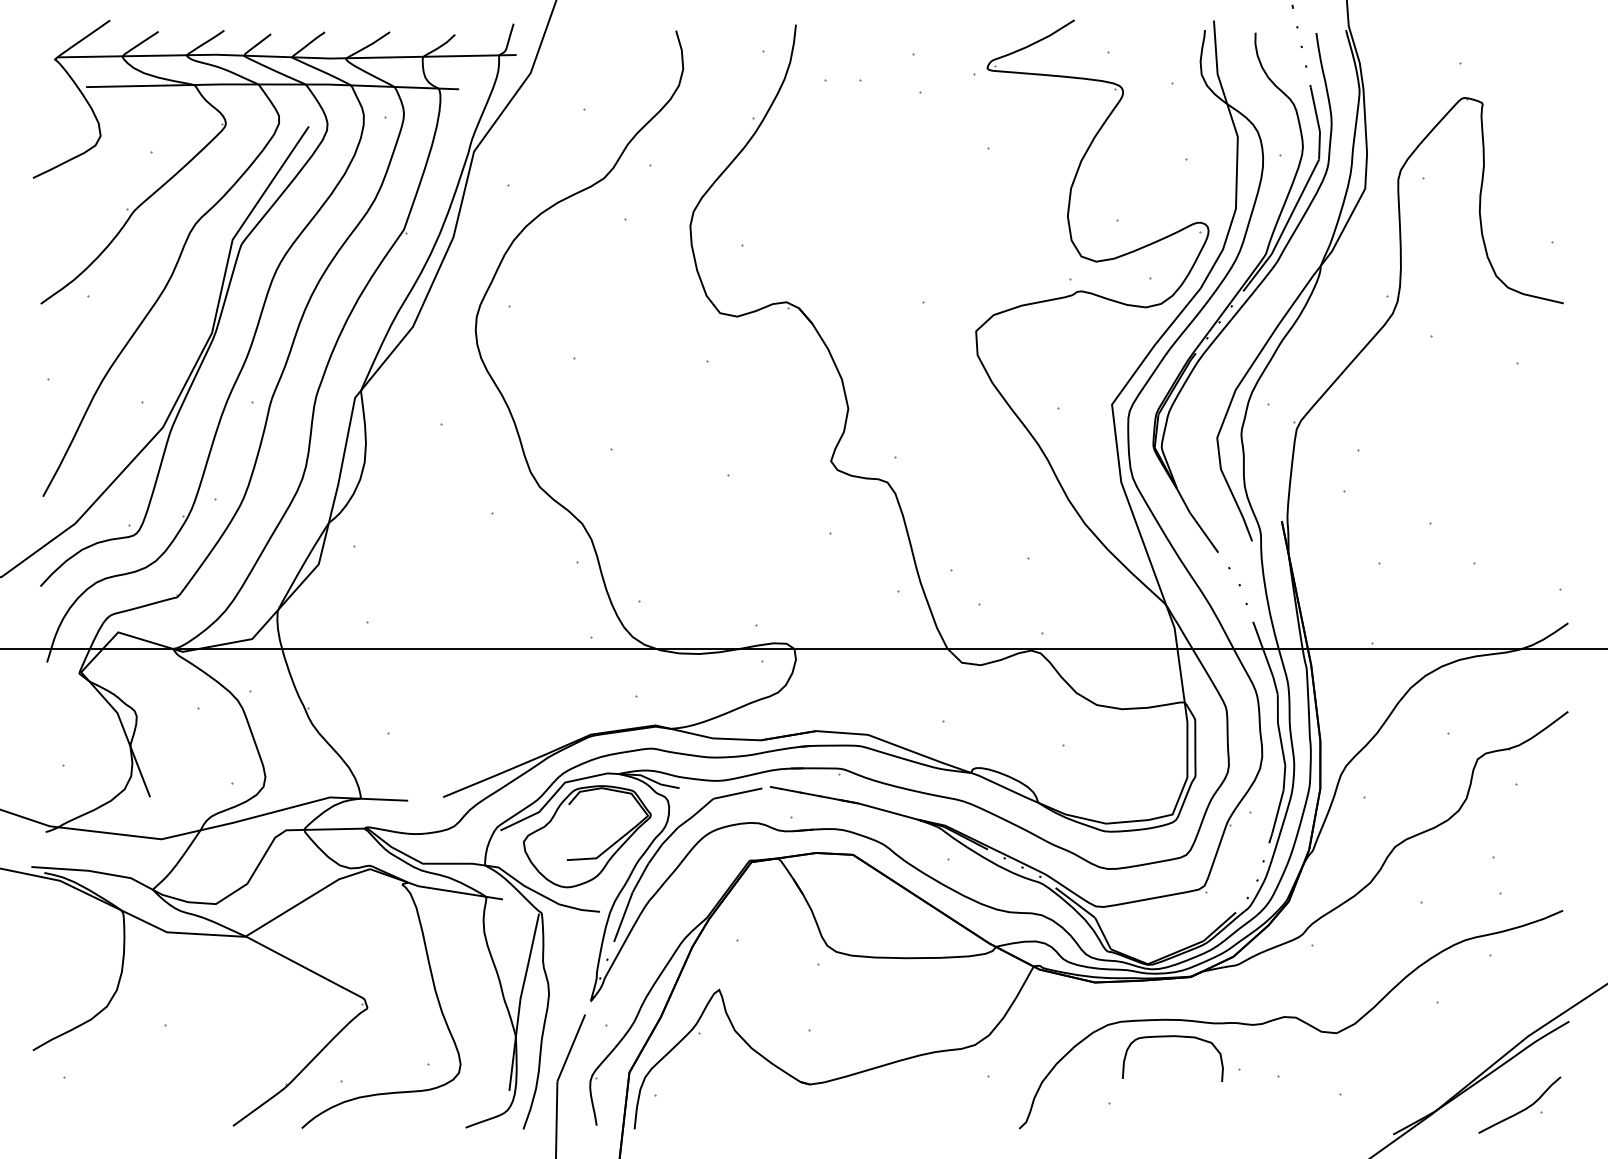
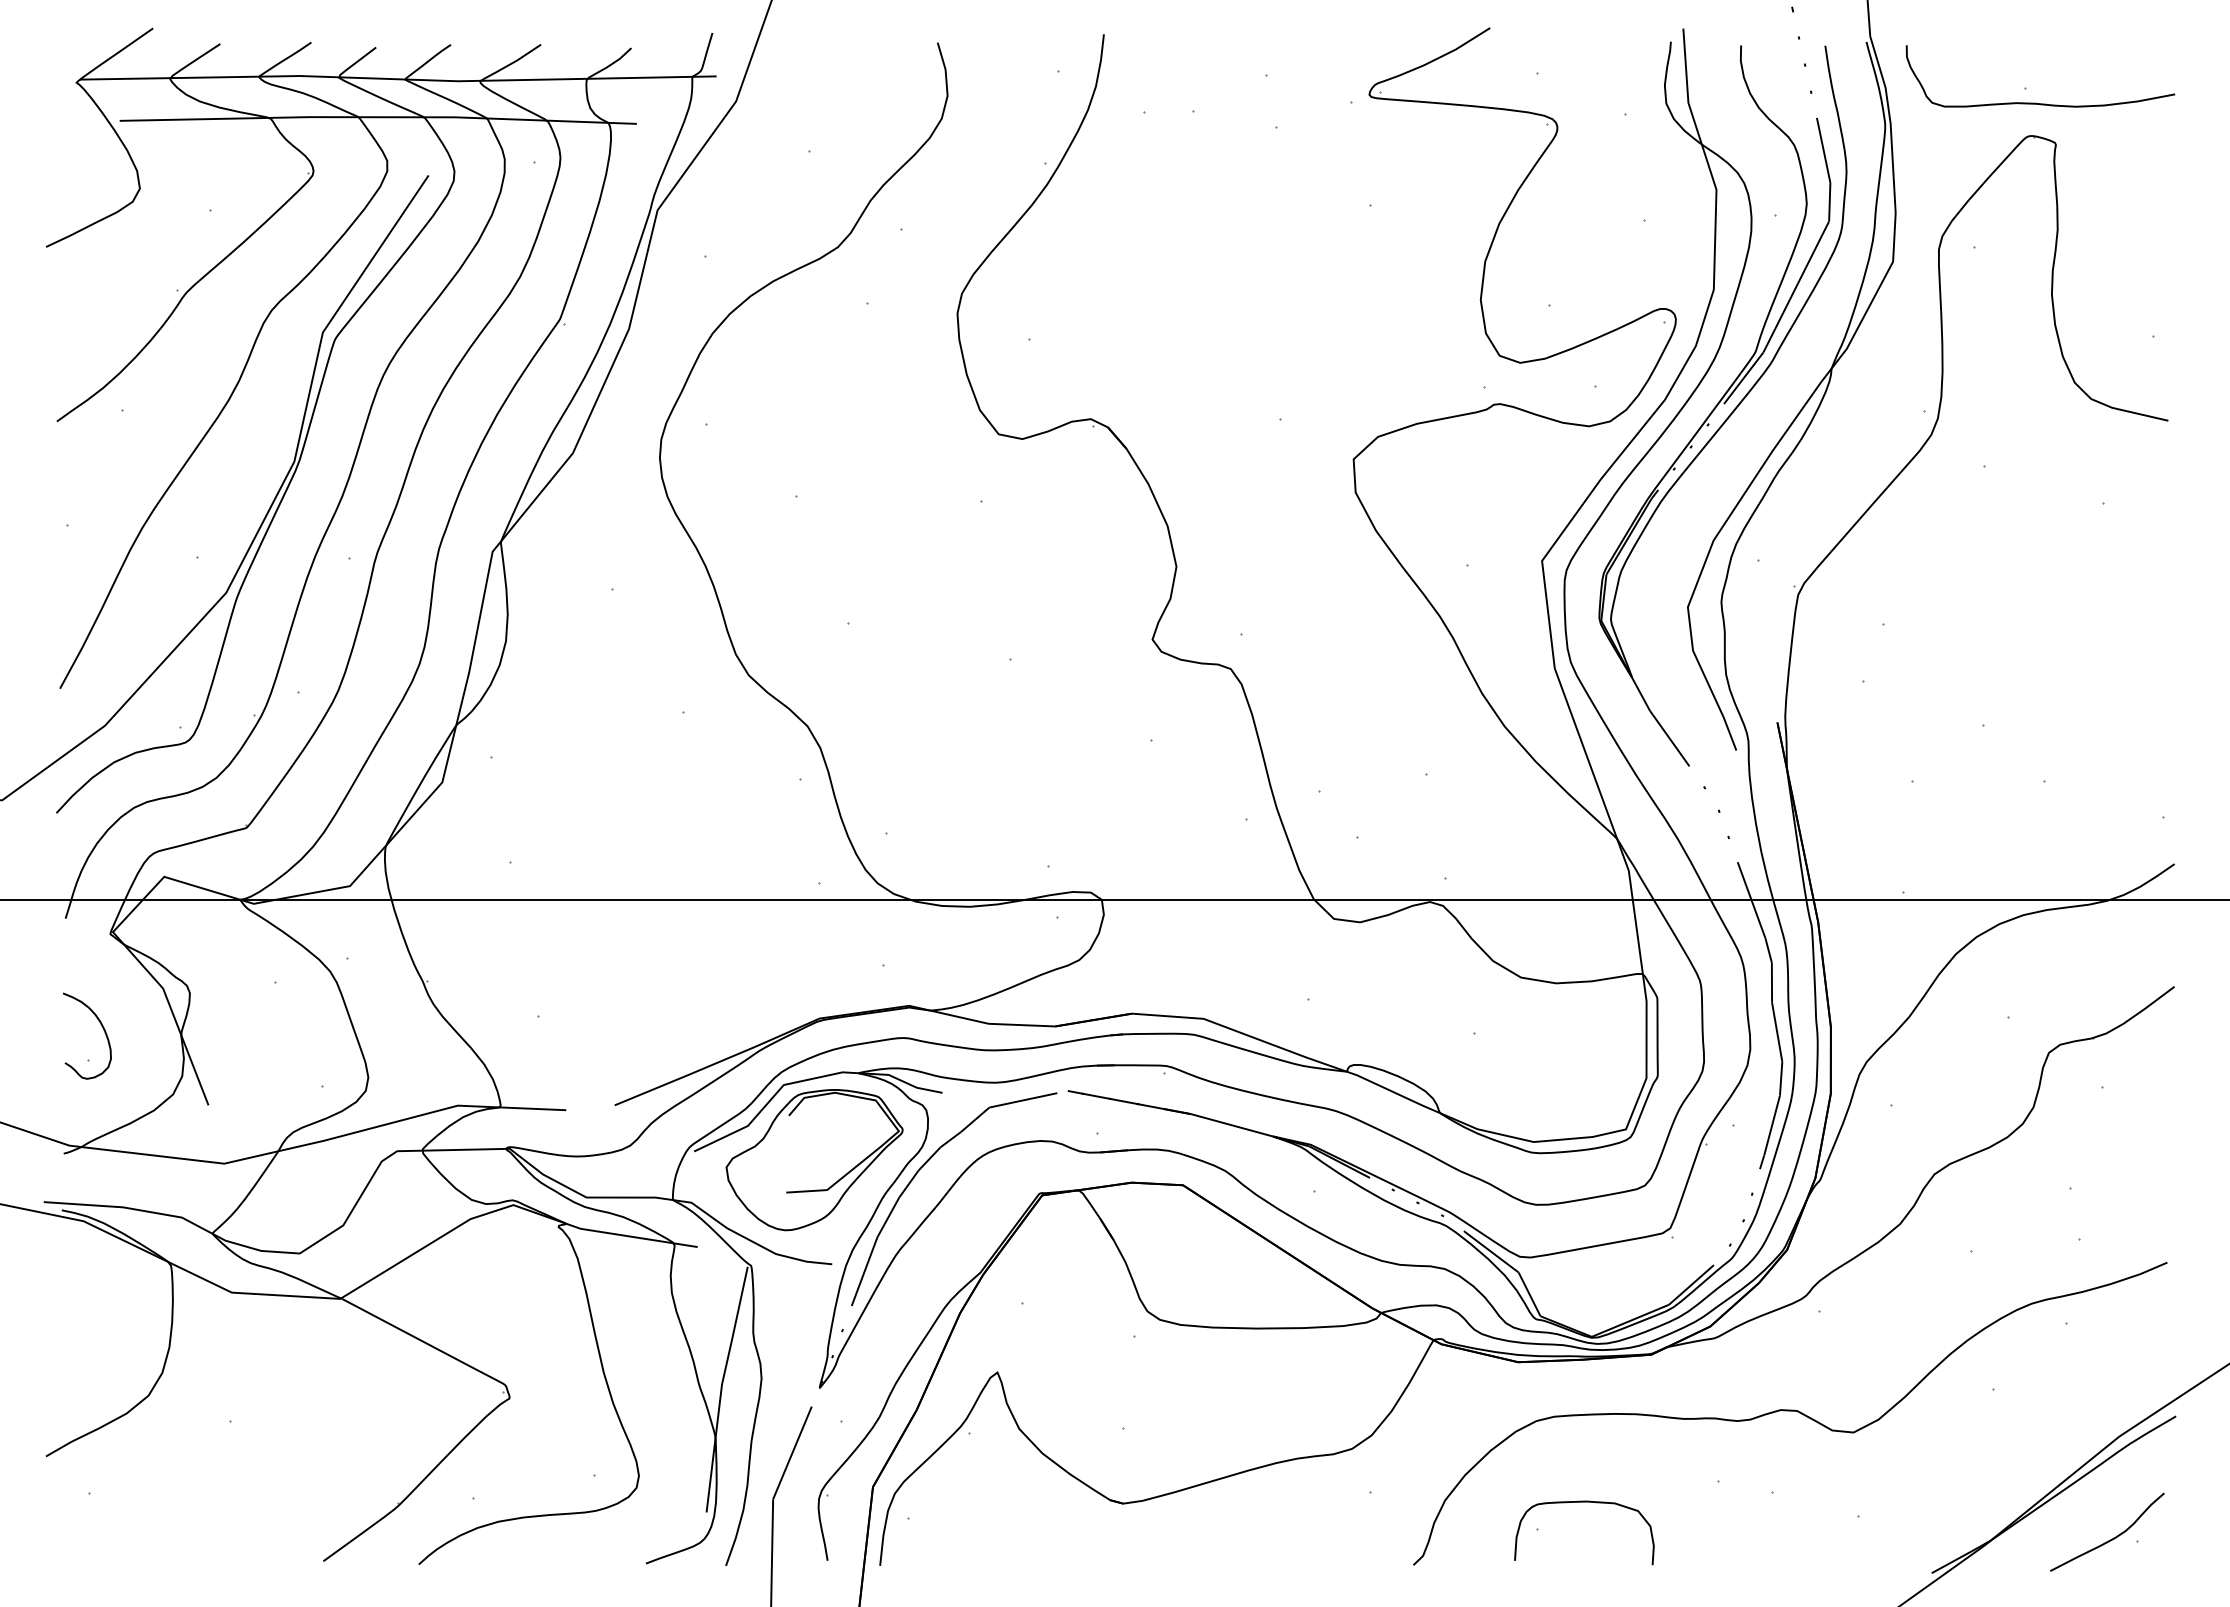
curve: (1468, 73) -> (2036, 102), added
curve: (73, 741) -> (102, 1028), added
curve: (1172, 1036) -> (1584, 1502), moved

